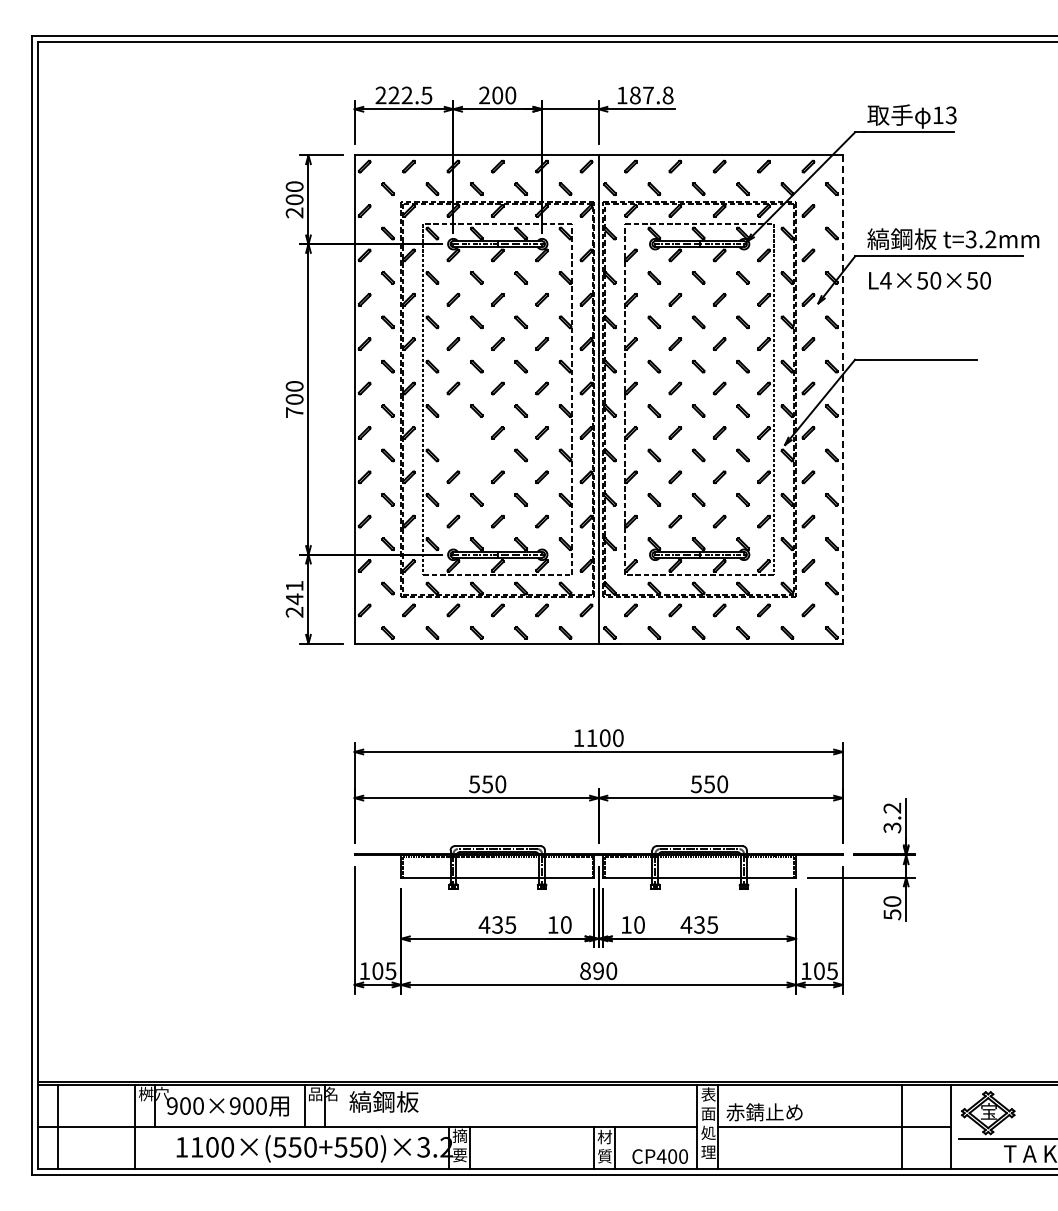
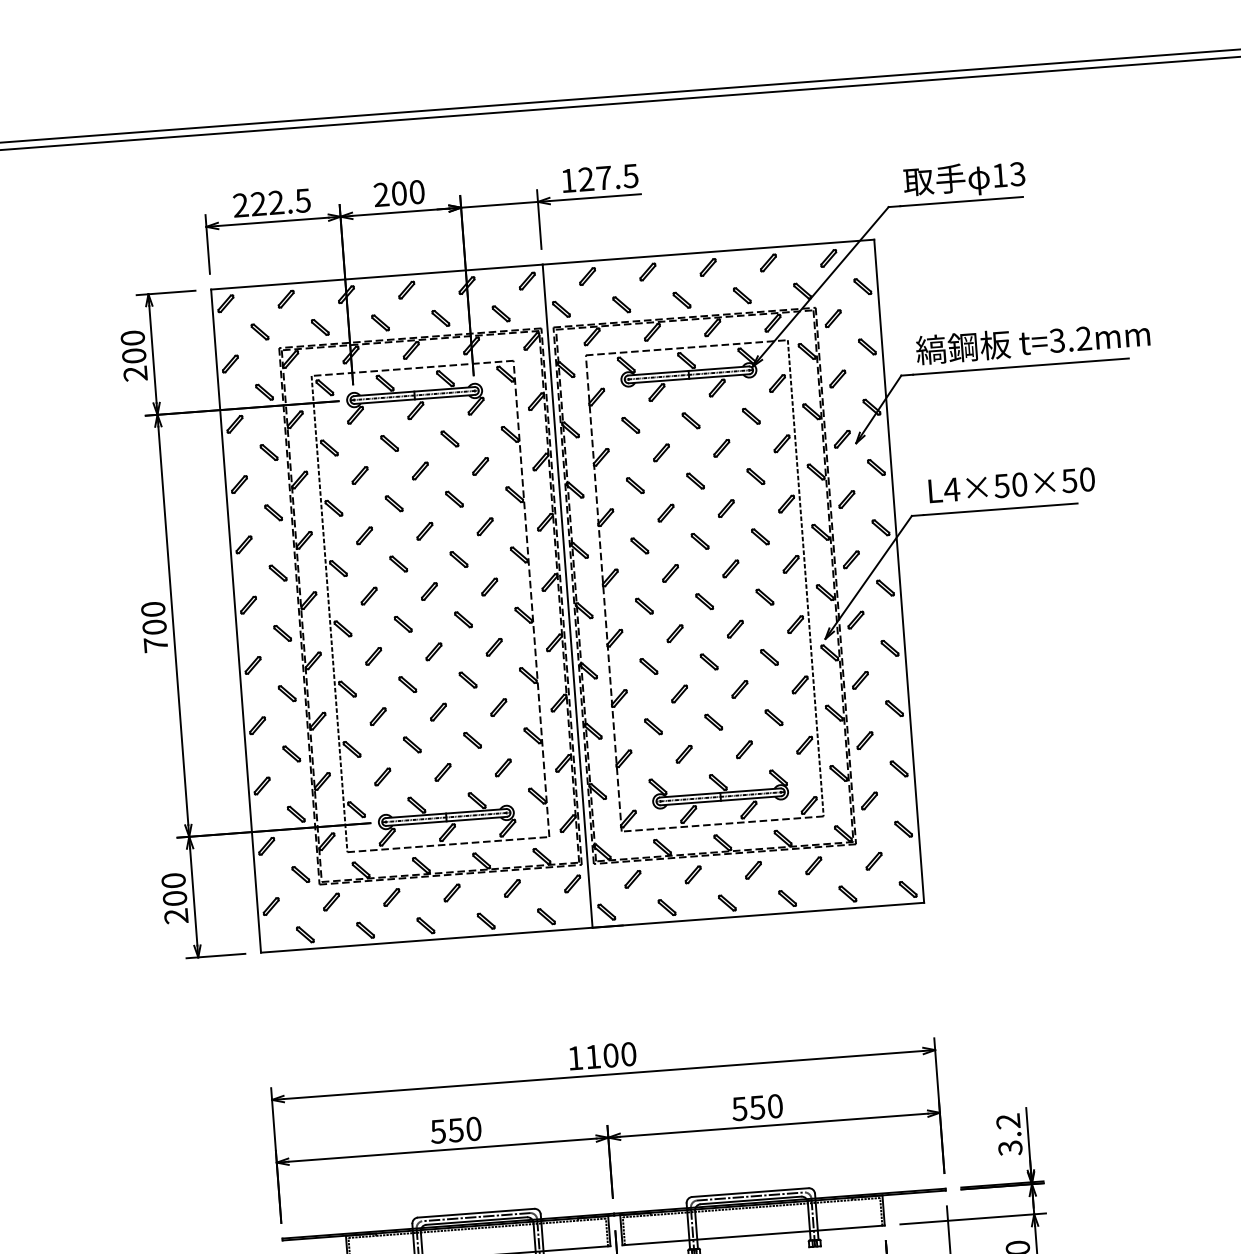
text: (651, 95) -> (608, 177), 187.8 -> 127.5
text: (929, 280) -> (1011, 484), moved
line: (842, 400) -> (898, 572), dashed -> solid
part: (470, 449) -> (398, 677), added
text: (294, 592) -> (174, 889), 241 -> 200

